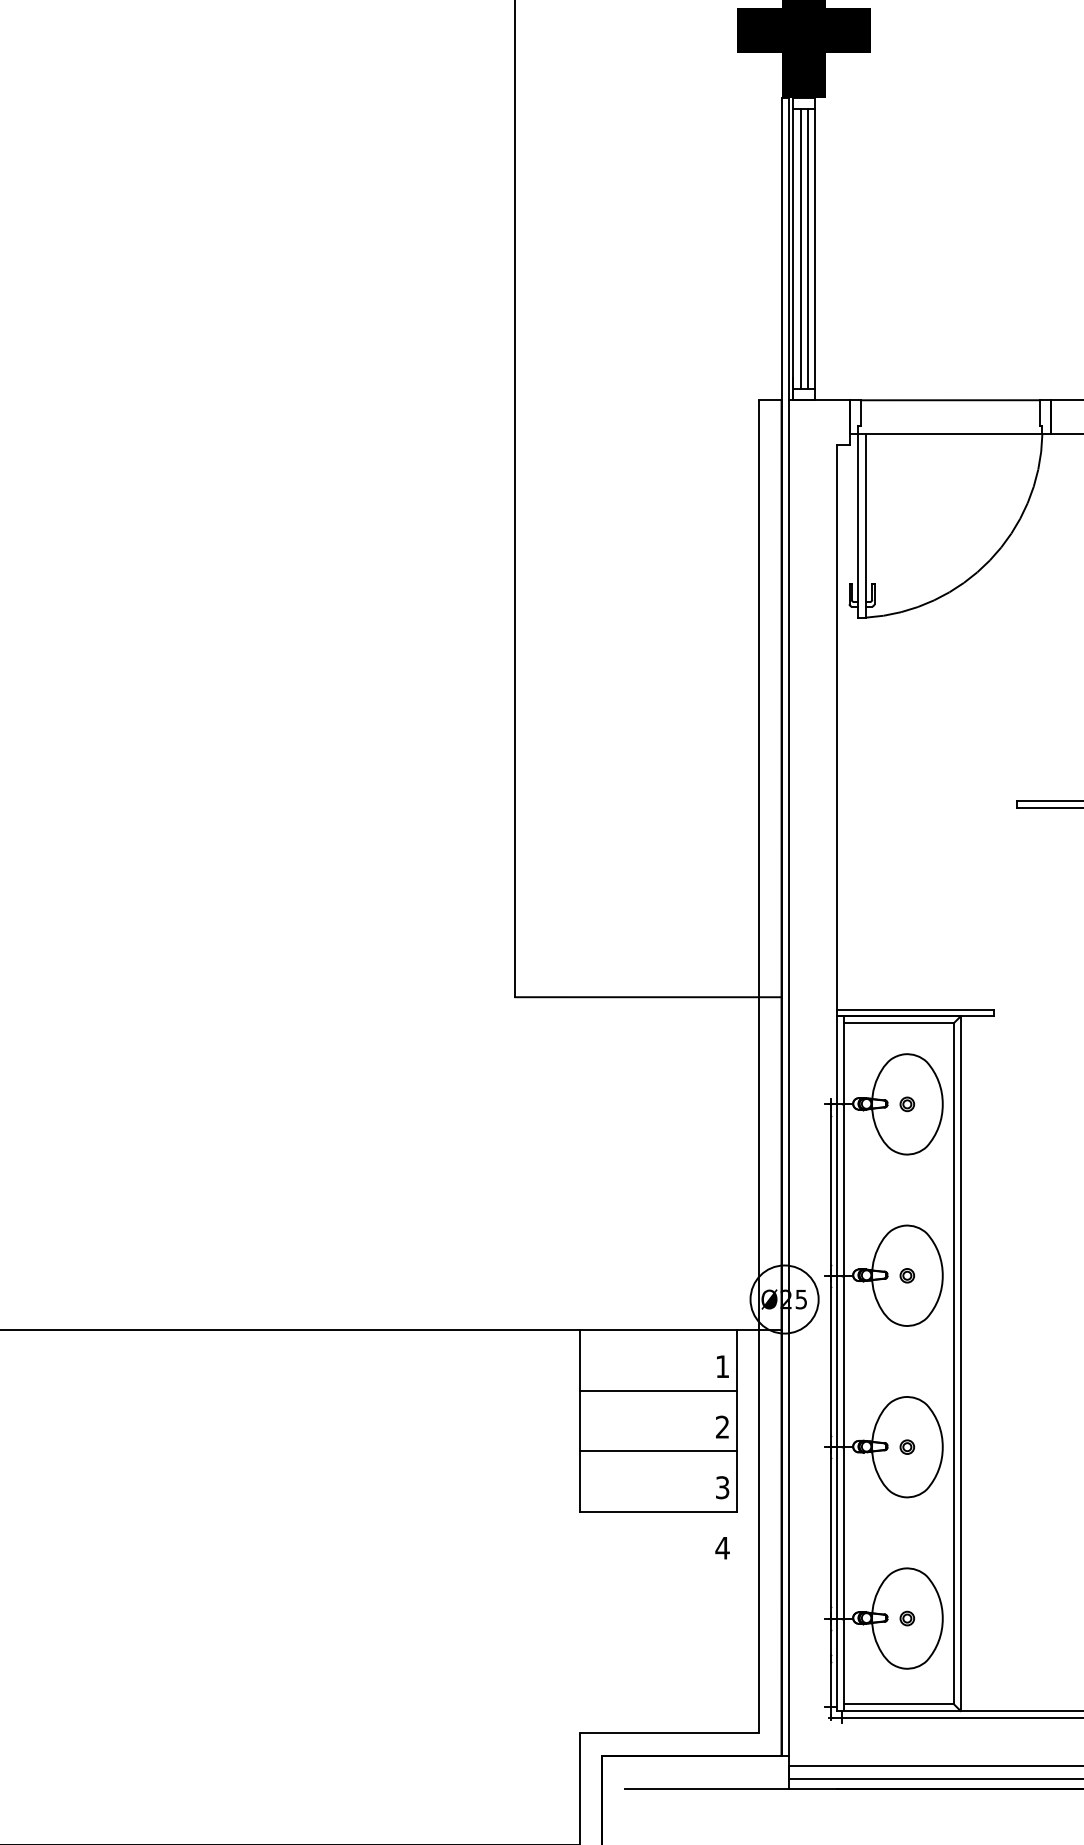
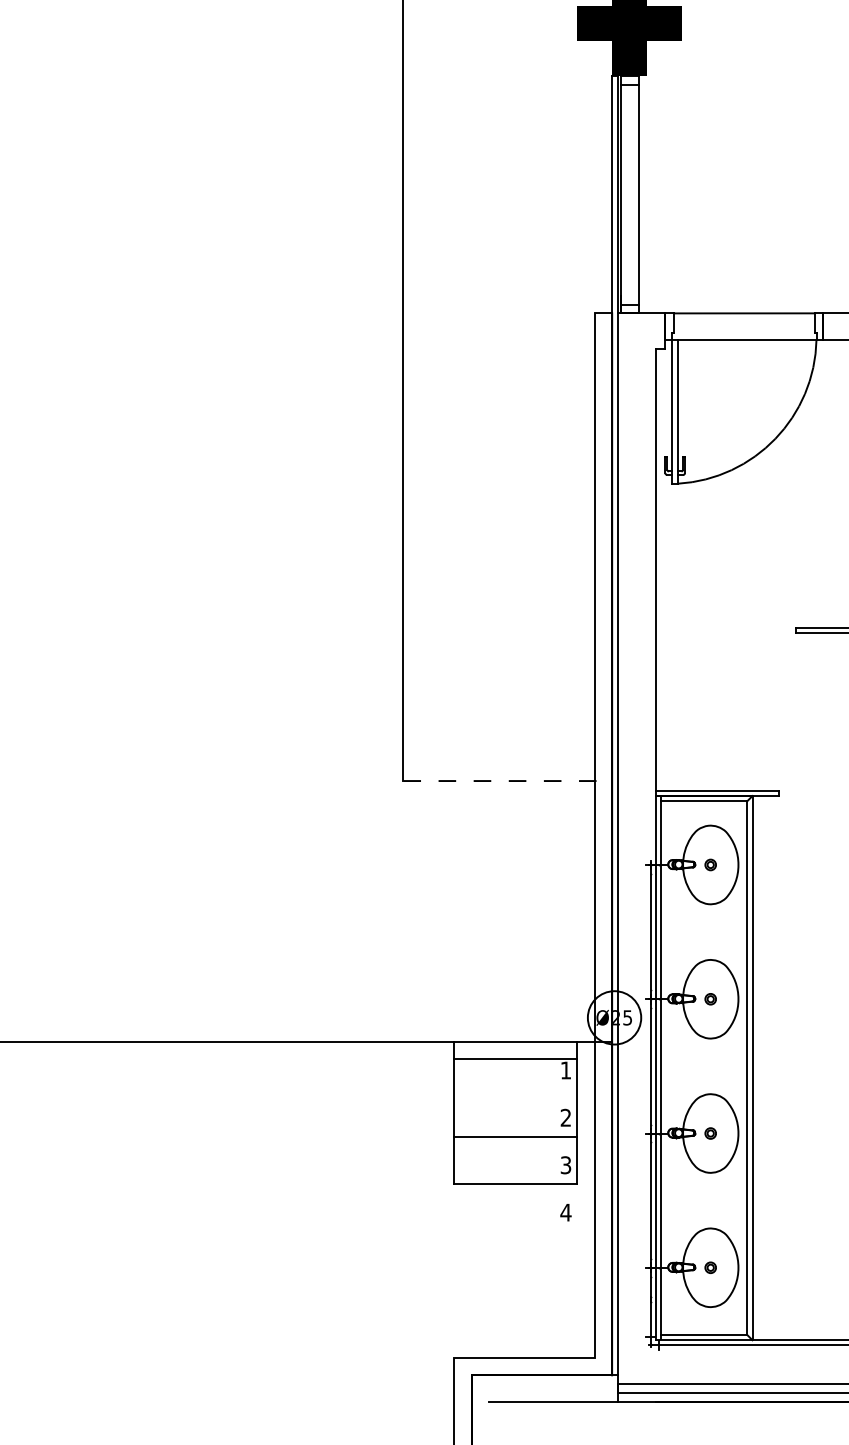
line: (801, 248) -> (627, 194), removed
line: (807, 248) -> (632, 194), removed
line: (649, 997) -> (508, 781), solid -> dashed
line: (658, 1390) -> (515, 1059), moved

